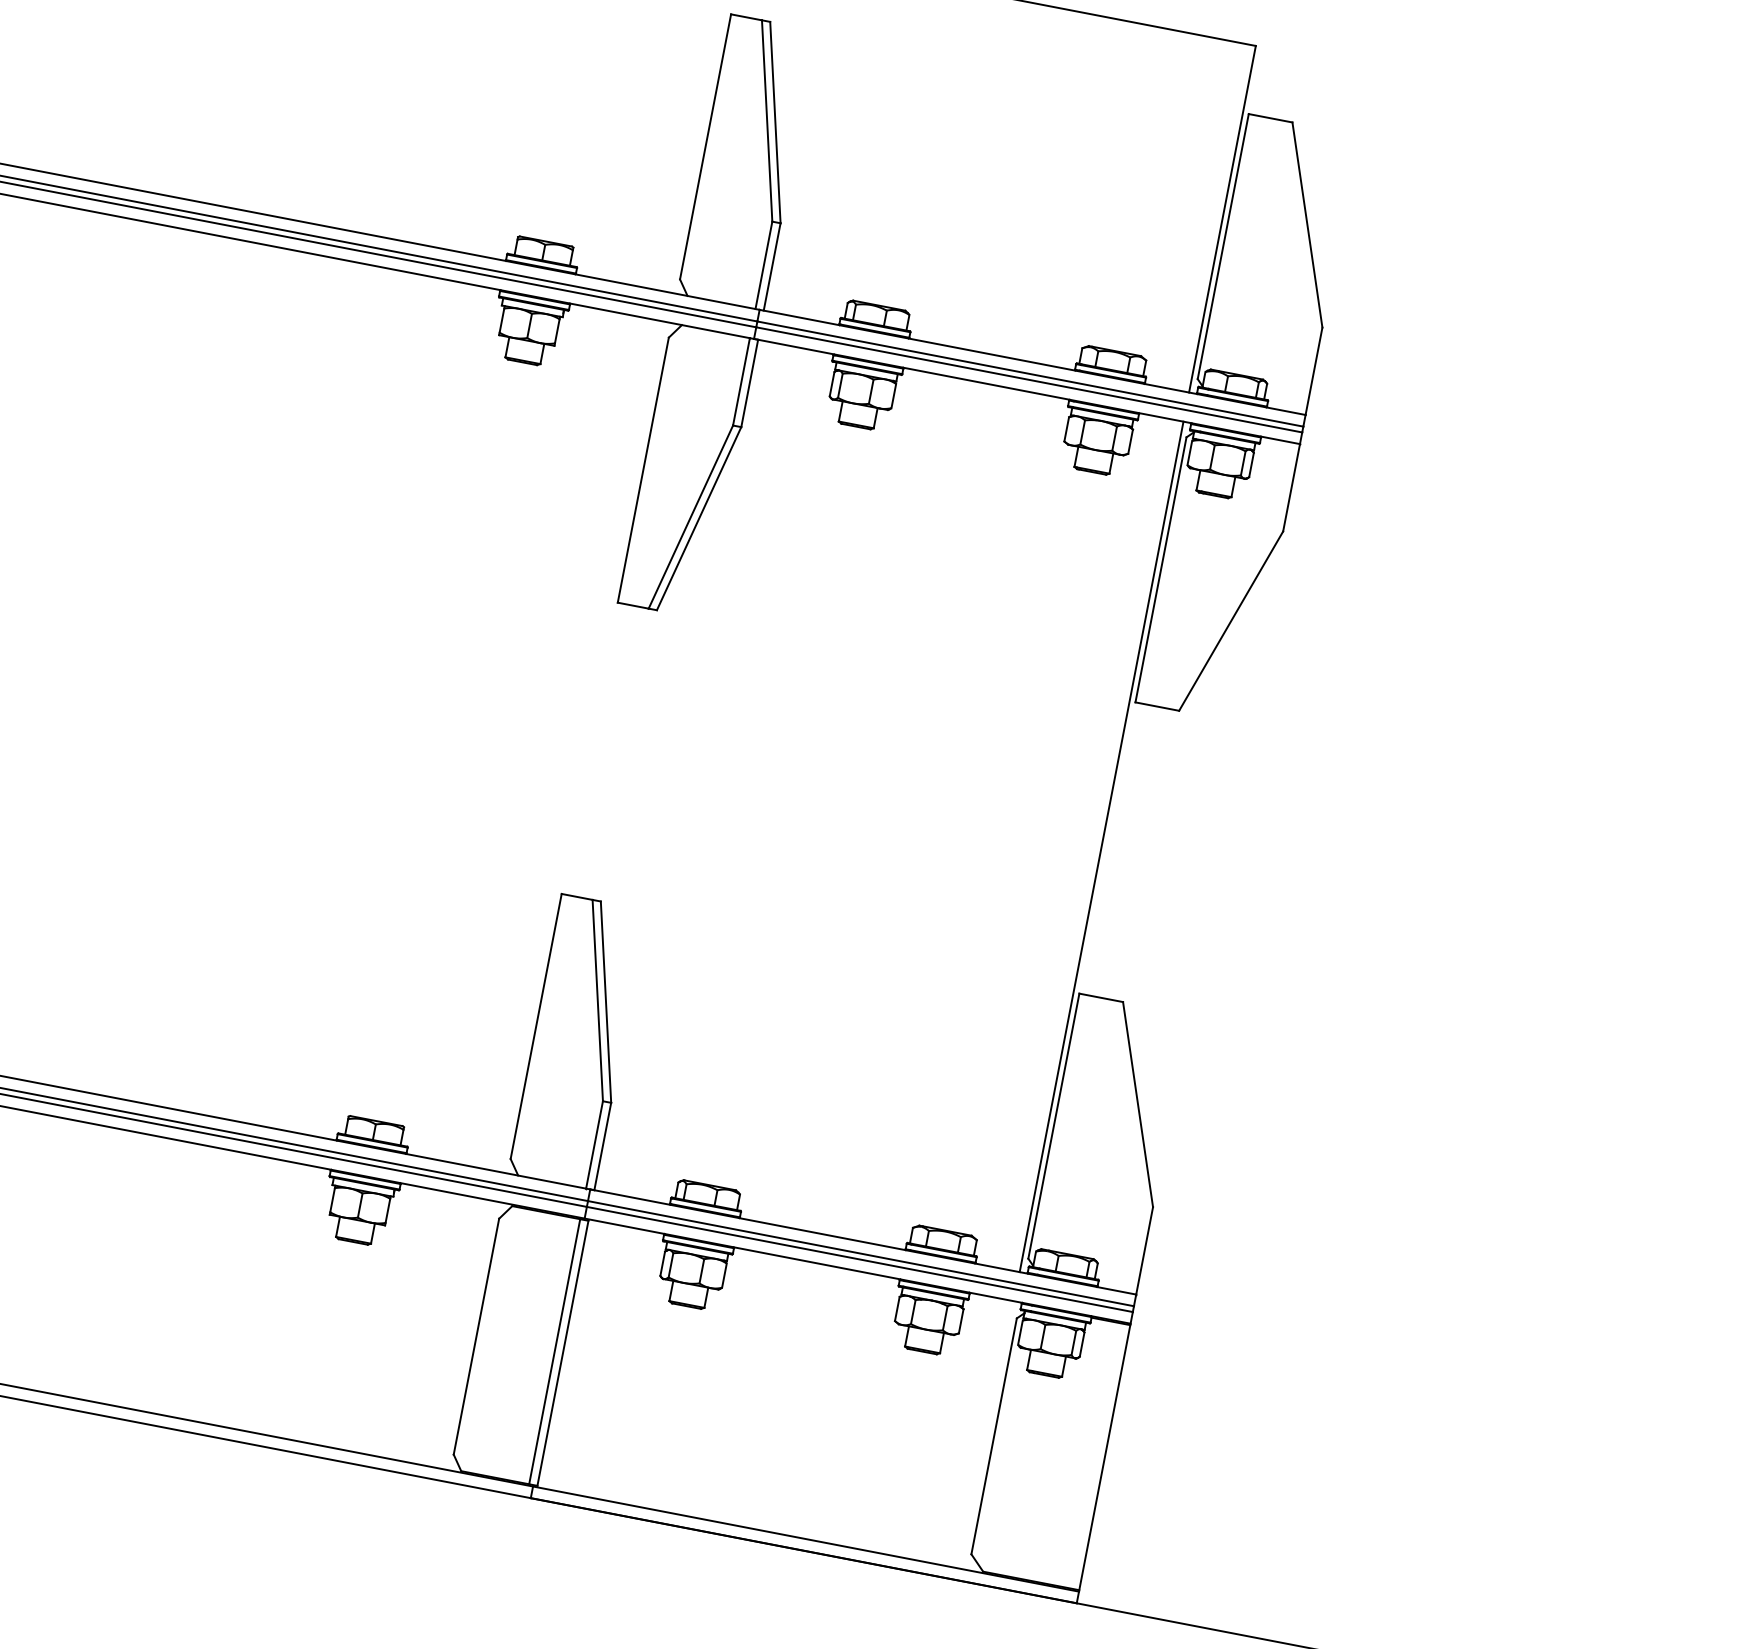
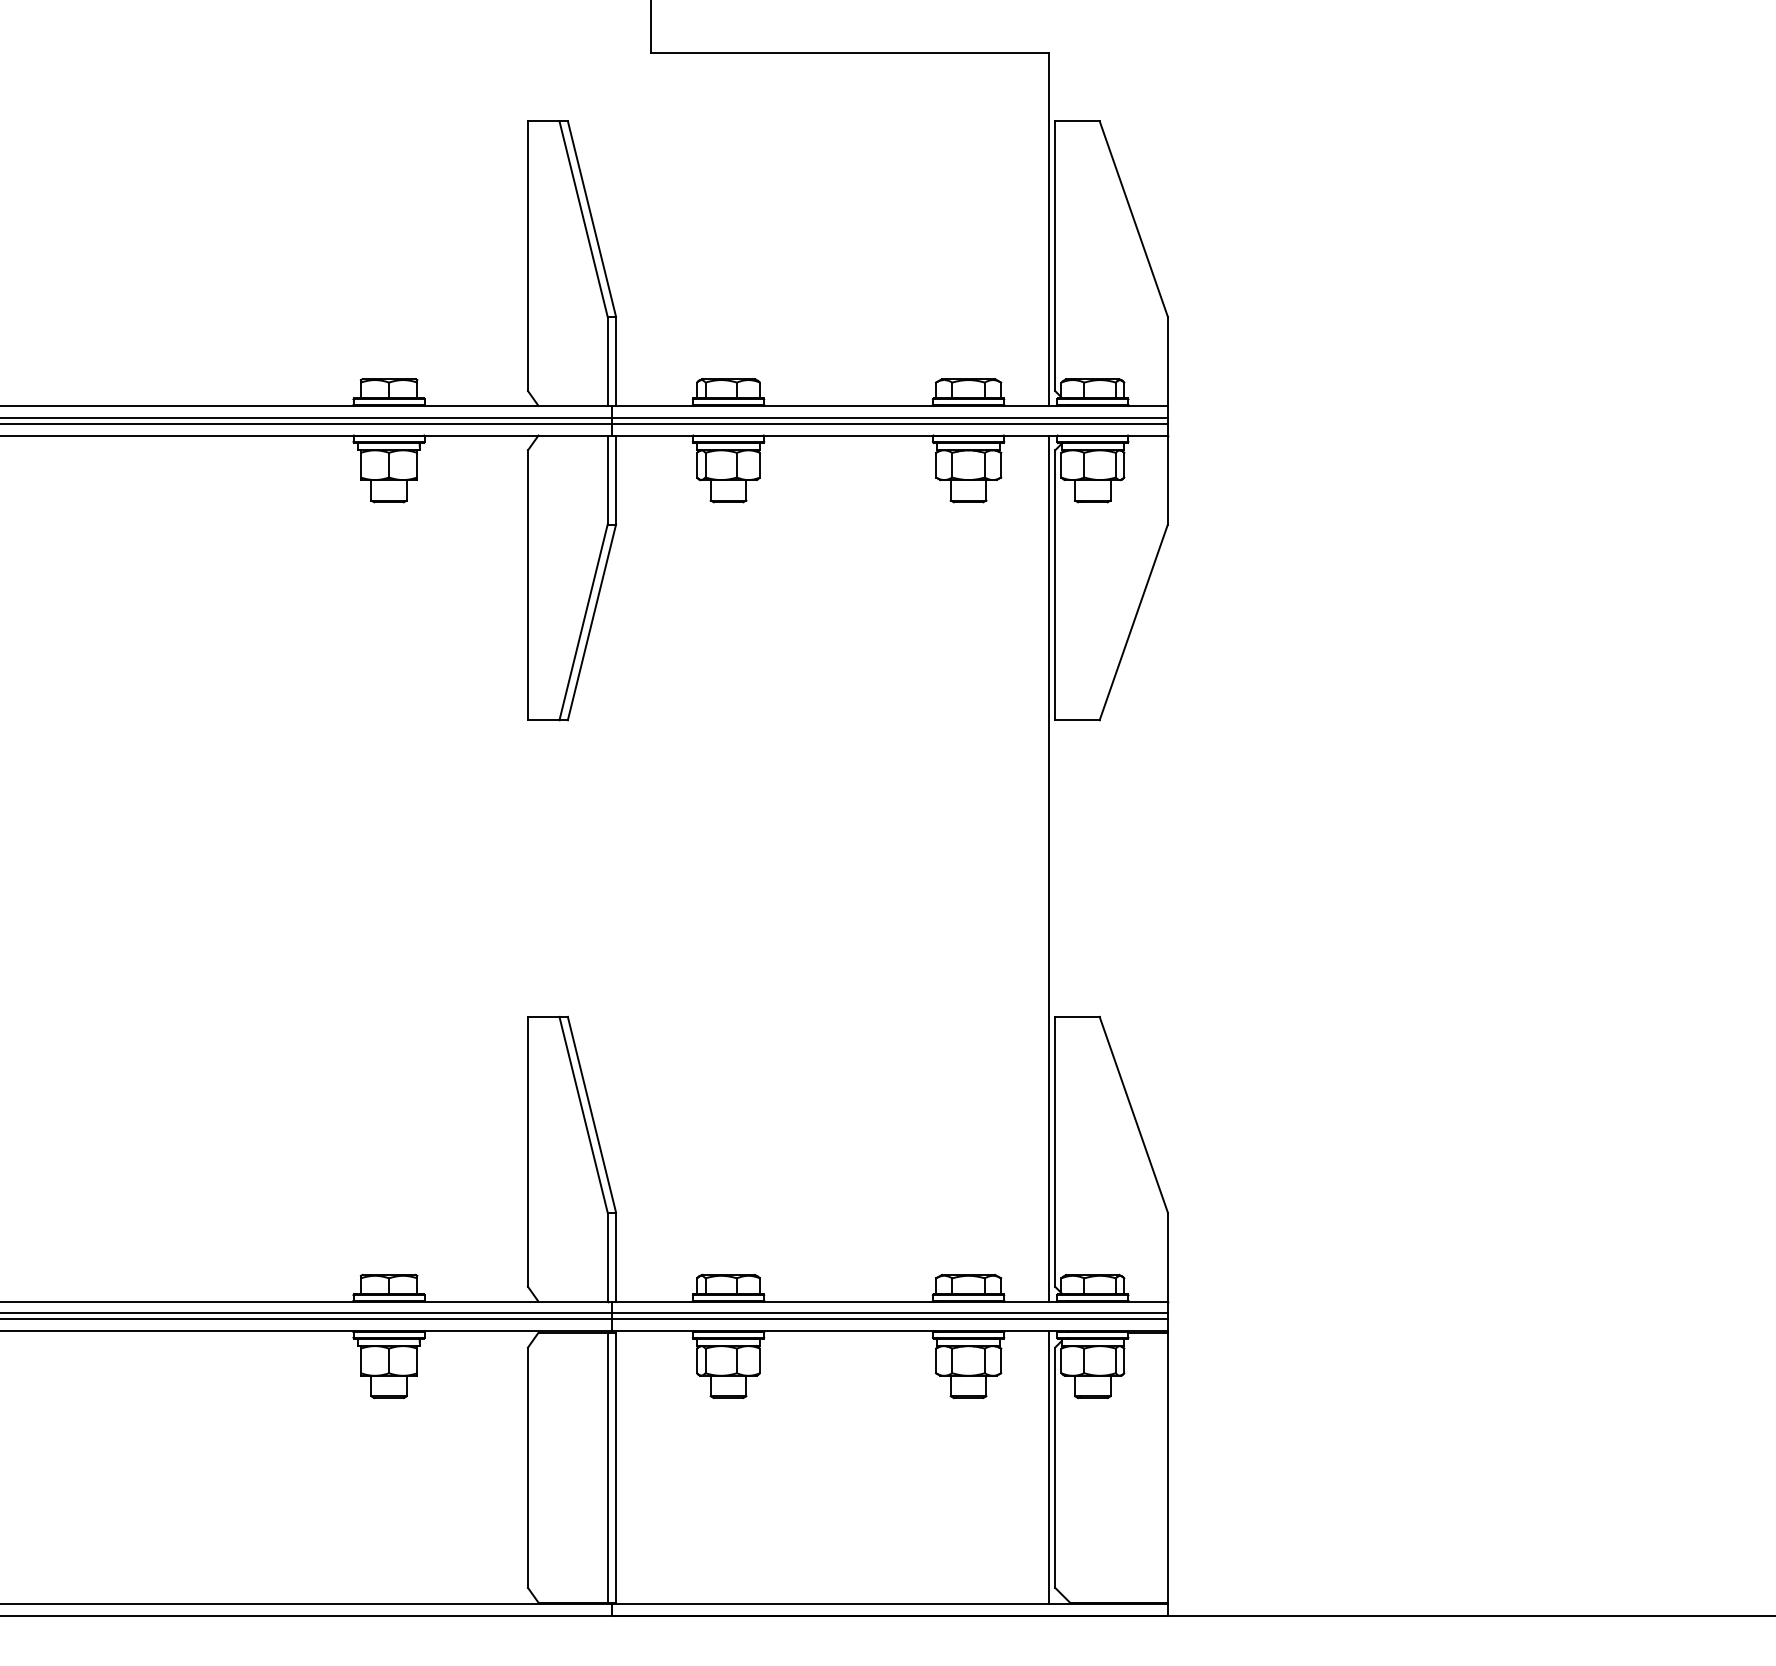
line: (988, 1435) -> (1049, 1467), added

